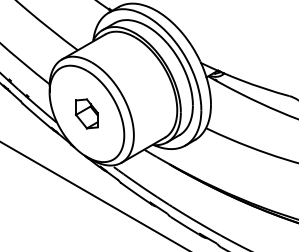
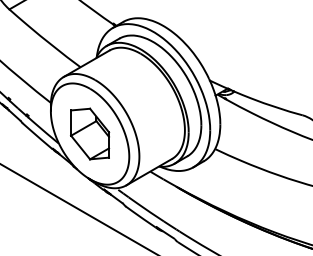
part: (86, 113) -> (89, 133), size x1.67

